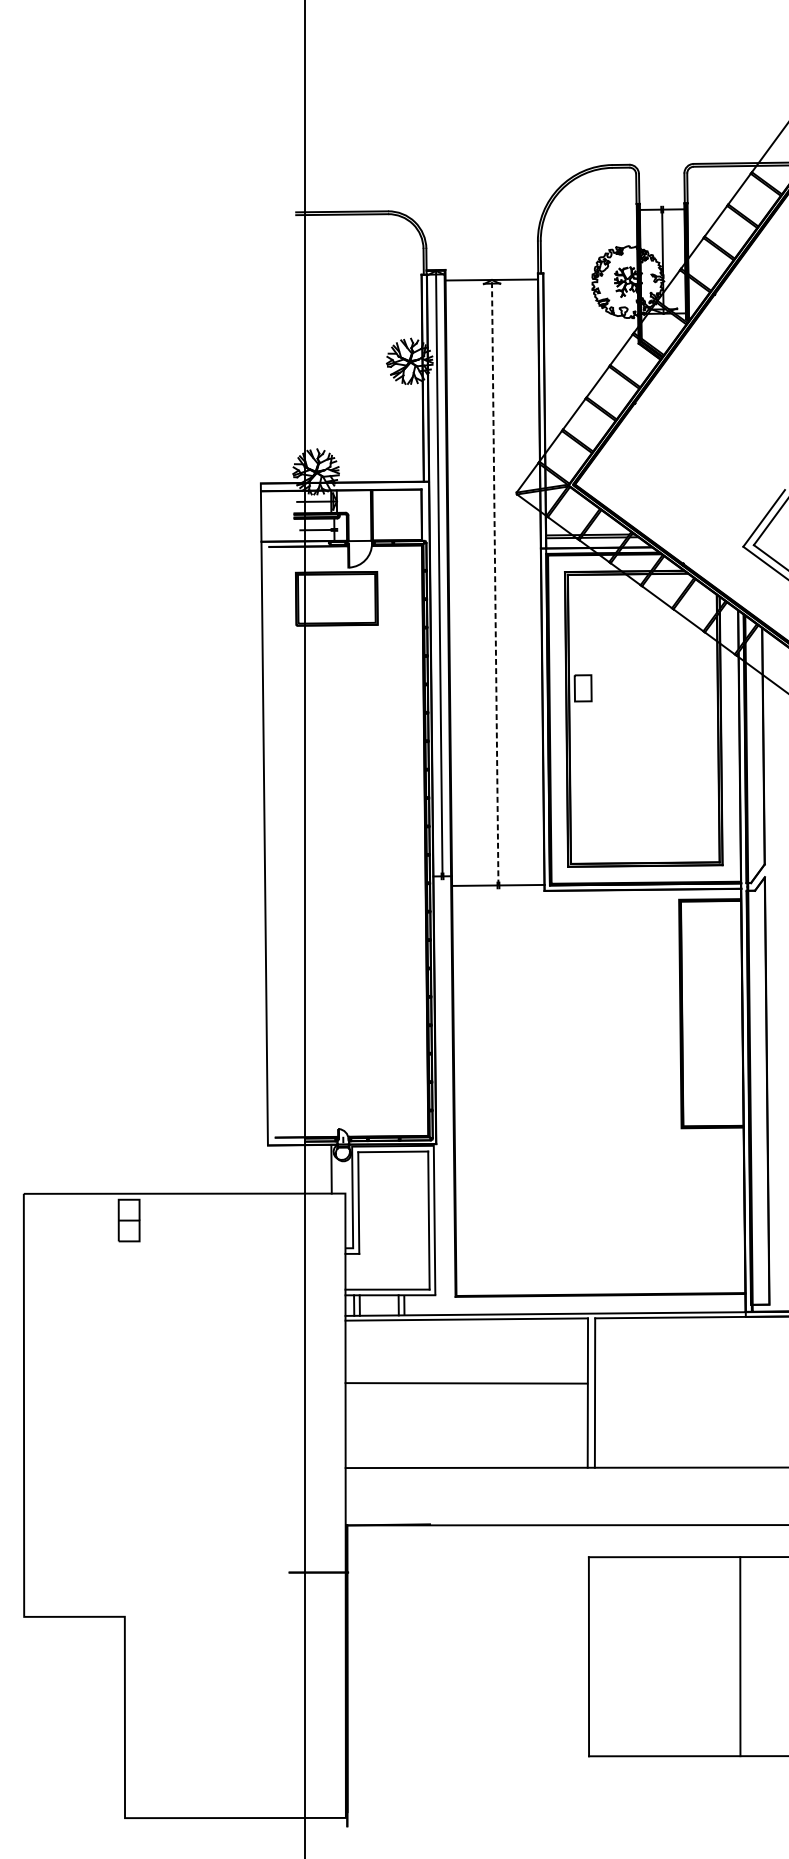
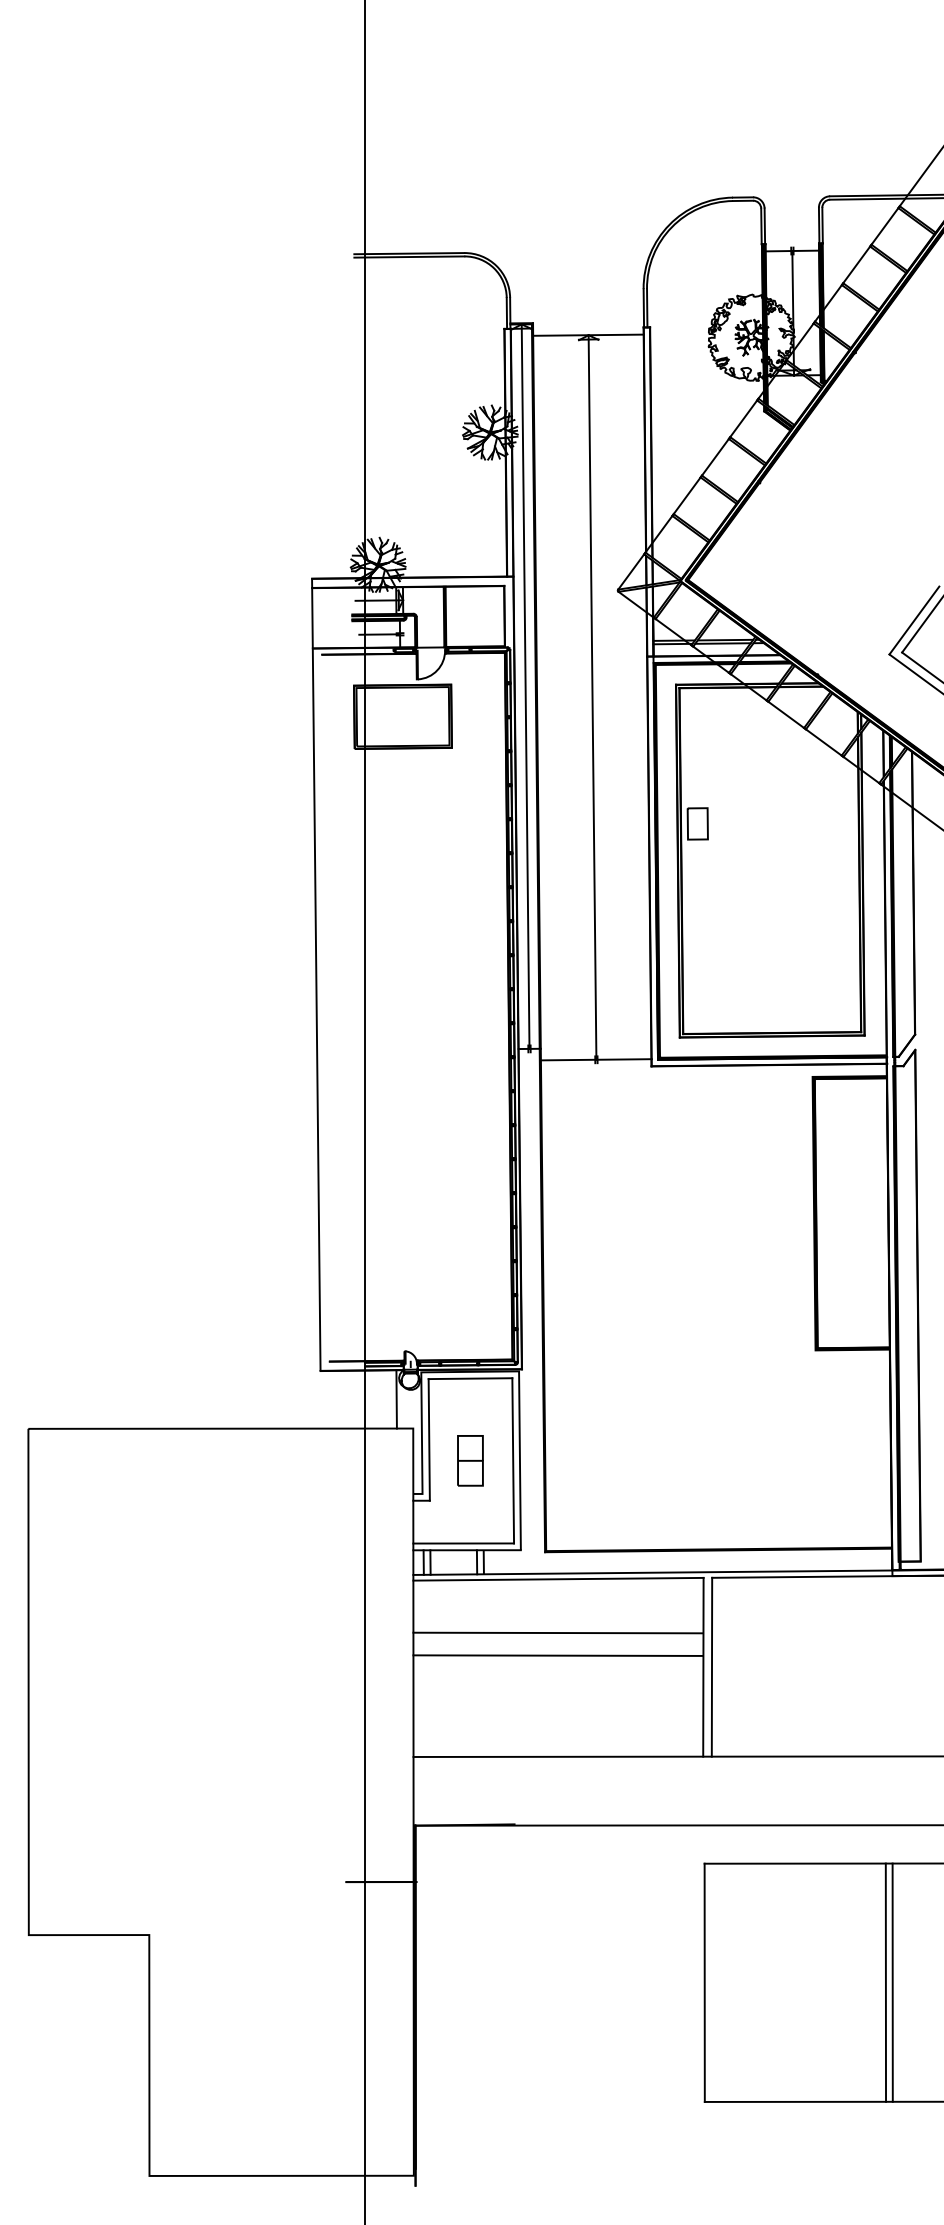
line: (495, 582) -> (592, 697), dashed -> solid
part: (129, 1220) -> (470, 1460), moved
line: (465, 1364) -> (557, 1632), added
line: (745, 1656) -> (892, 1982), added

